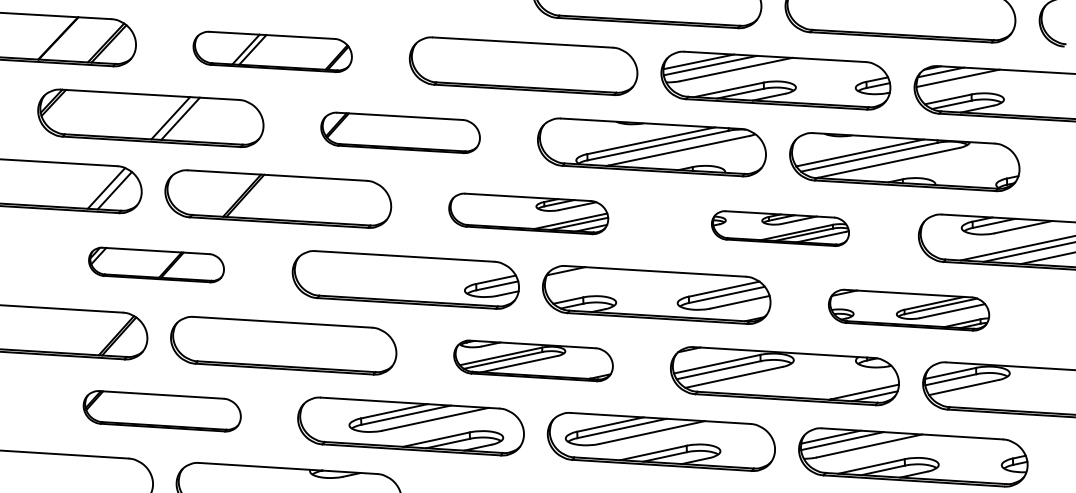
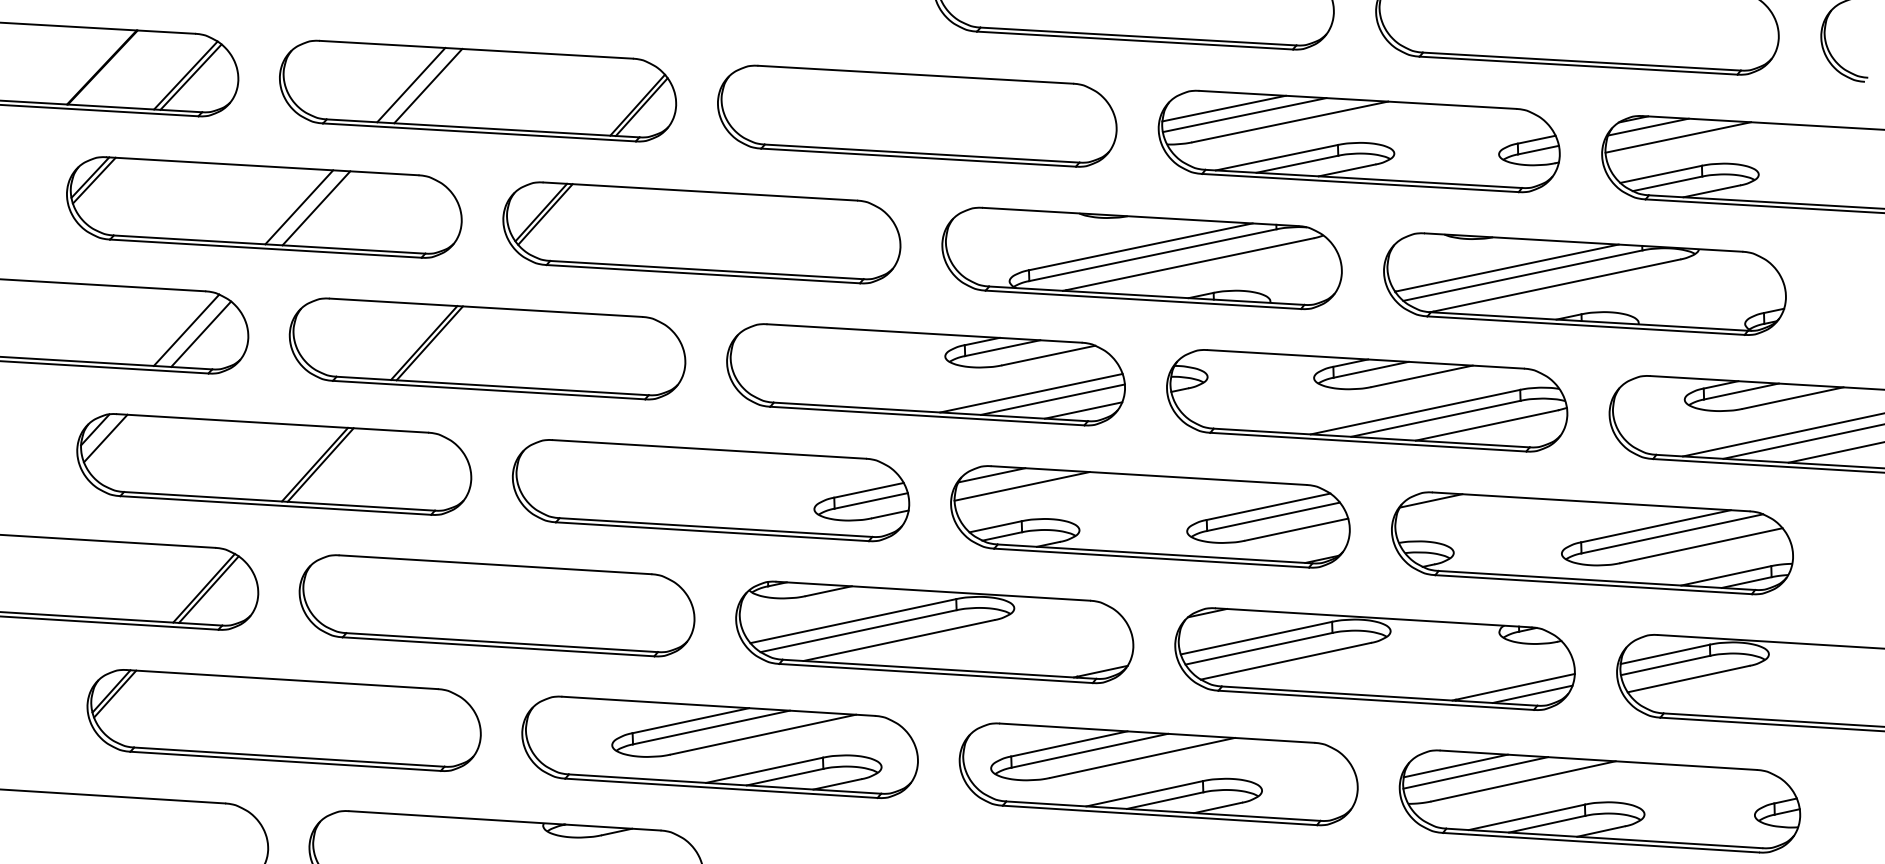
part: (272, 51) -> (477, 90), size x1.43
part: (400, 132) -> (701, 232), size x1.43
part: (528, 213) -> (925, 374), size x1.43
part: (780, 228) -> (1367, 400), size x1.67
part: (156, 264) -> (274, 463), size x1.67
line: (583, 277) -> (1022, 486), added
part: (908, 310) -> (1591, 544), size x1.43
part: (533, 360) -> (934, 631), size x1.43
part: (162, 411) -> (284, 721), size x1.43

